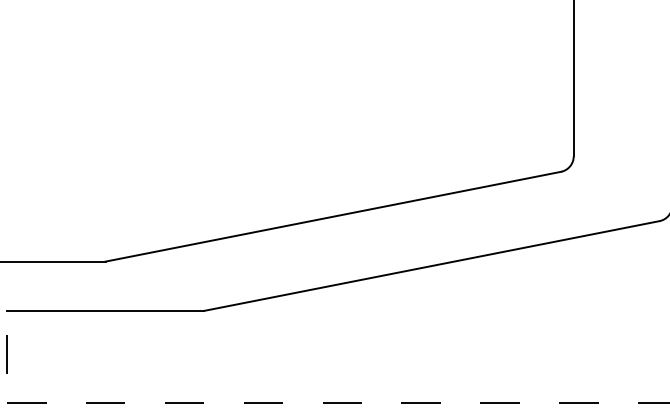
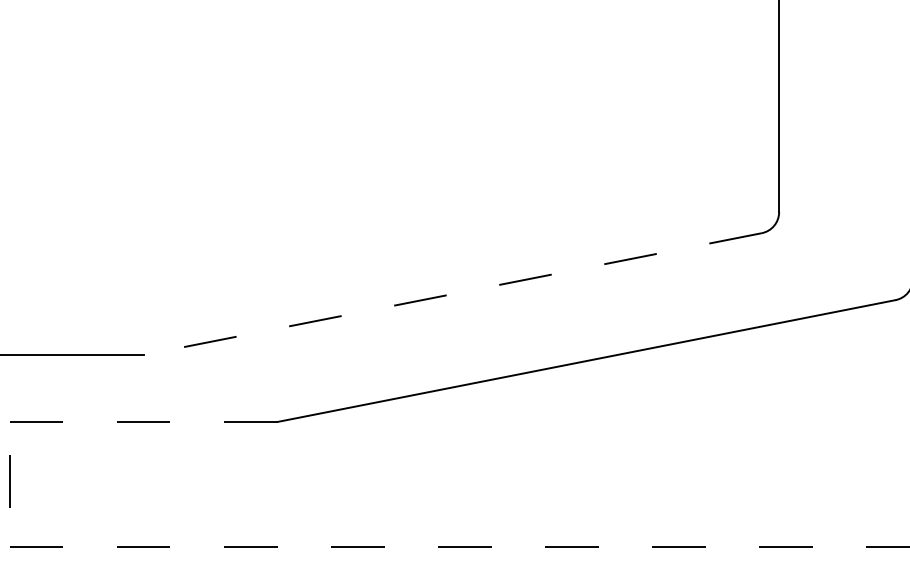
line: (332, 216) -> (451, 293), solid -> dashed
line: (105, 310) -> (143, 421), solid -> dashed

